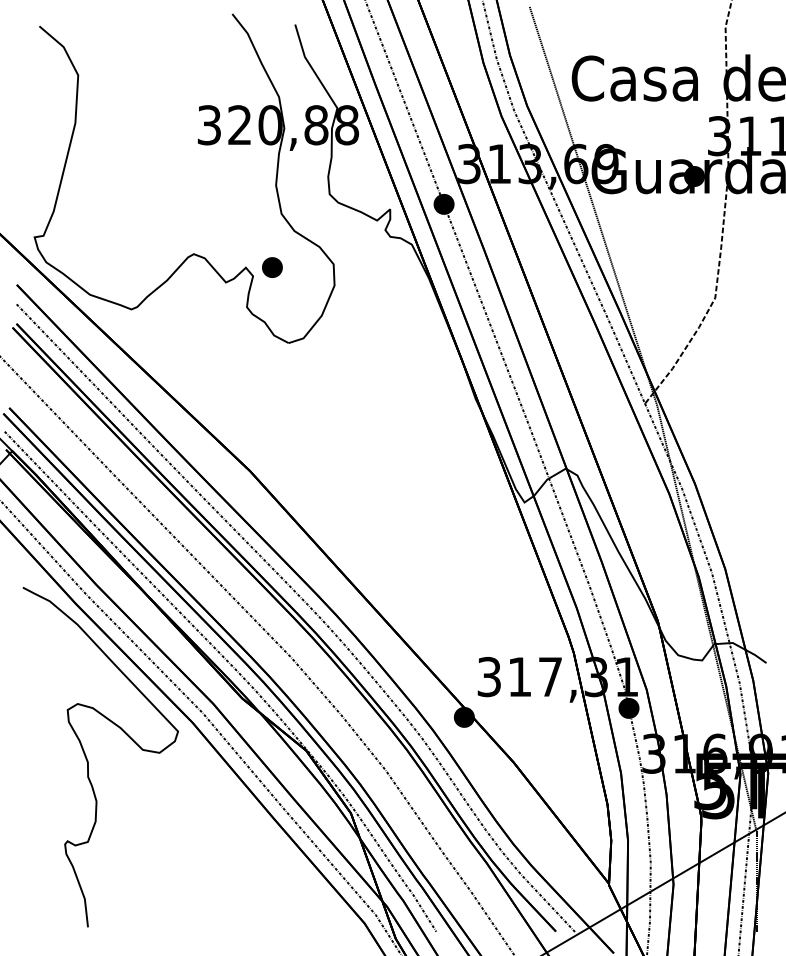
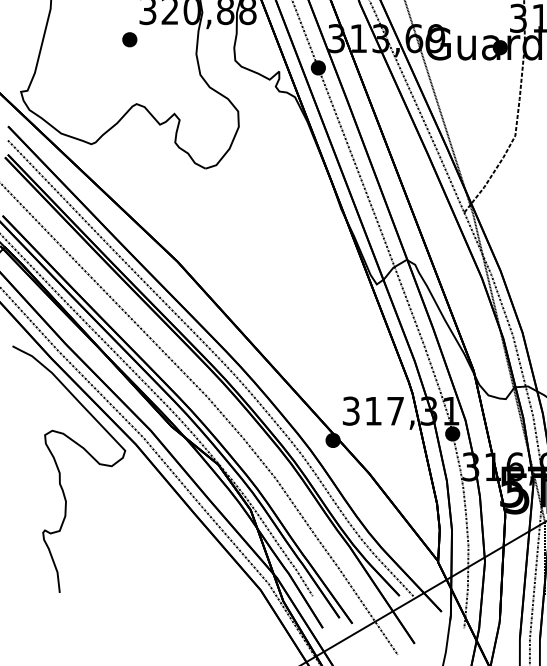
part: (272, 267) -> (129, 39), moved

